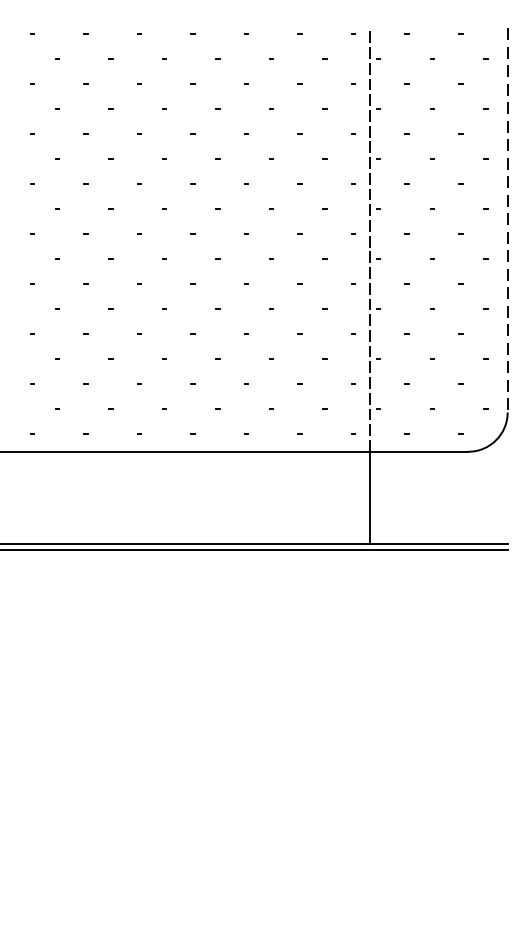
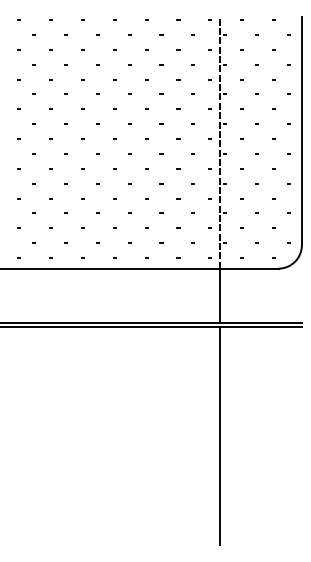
line: (507, 221) -> (301, 131), dashed -> solid
line: (370, 733) -> (220, 436), added

